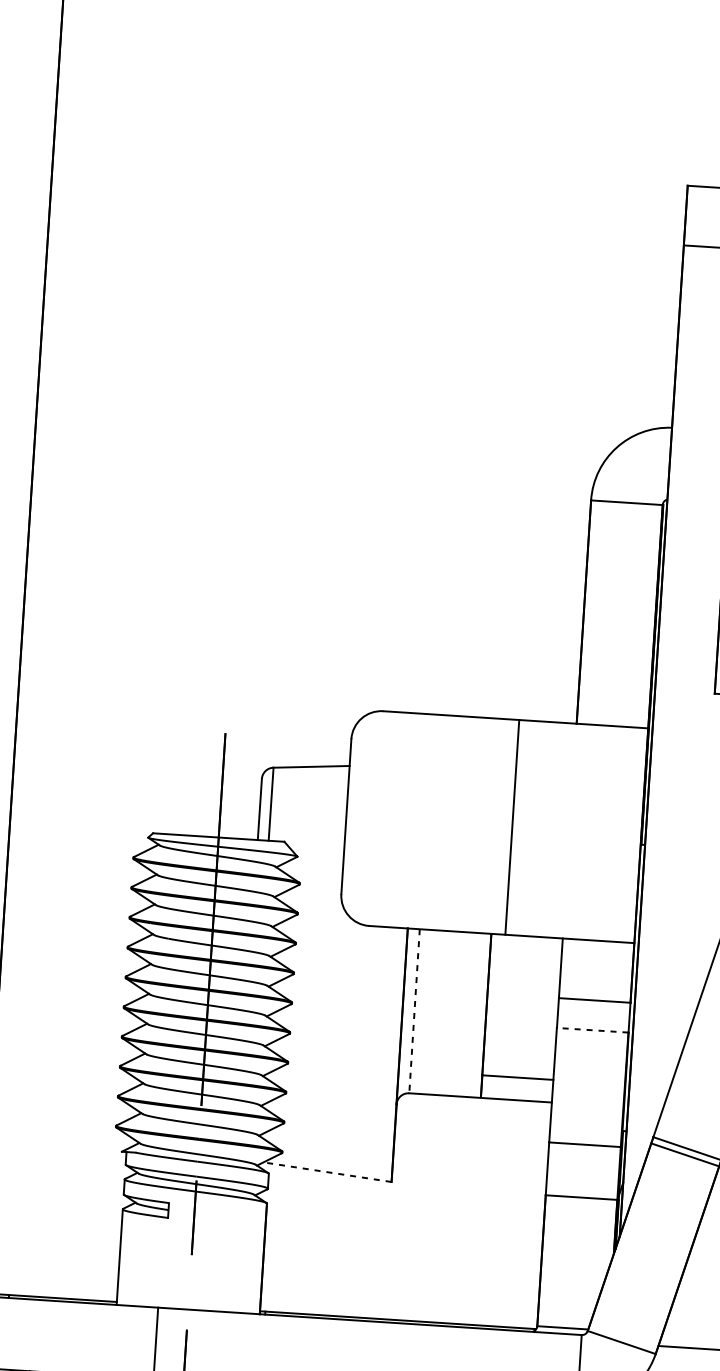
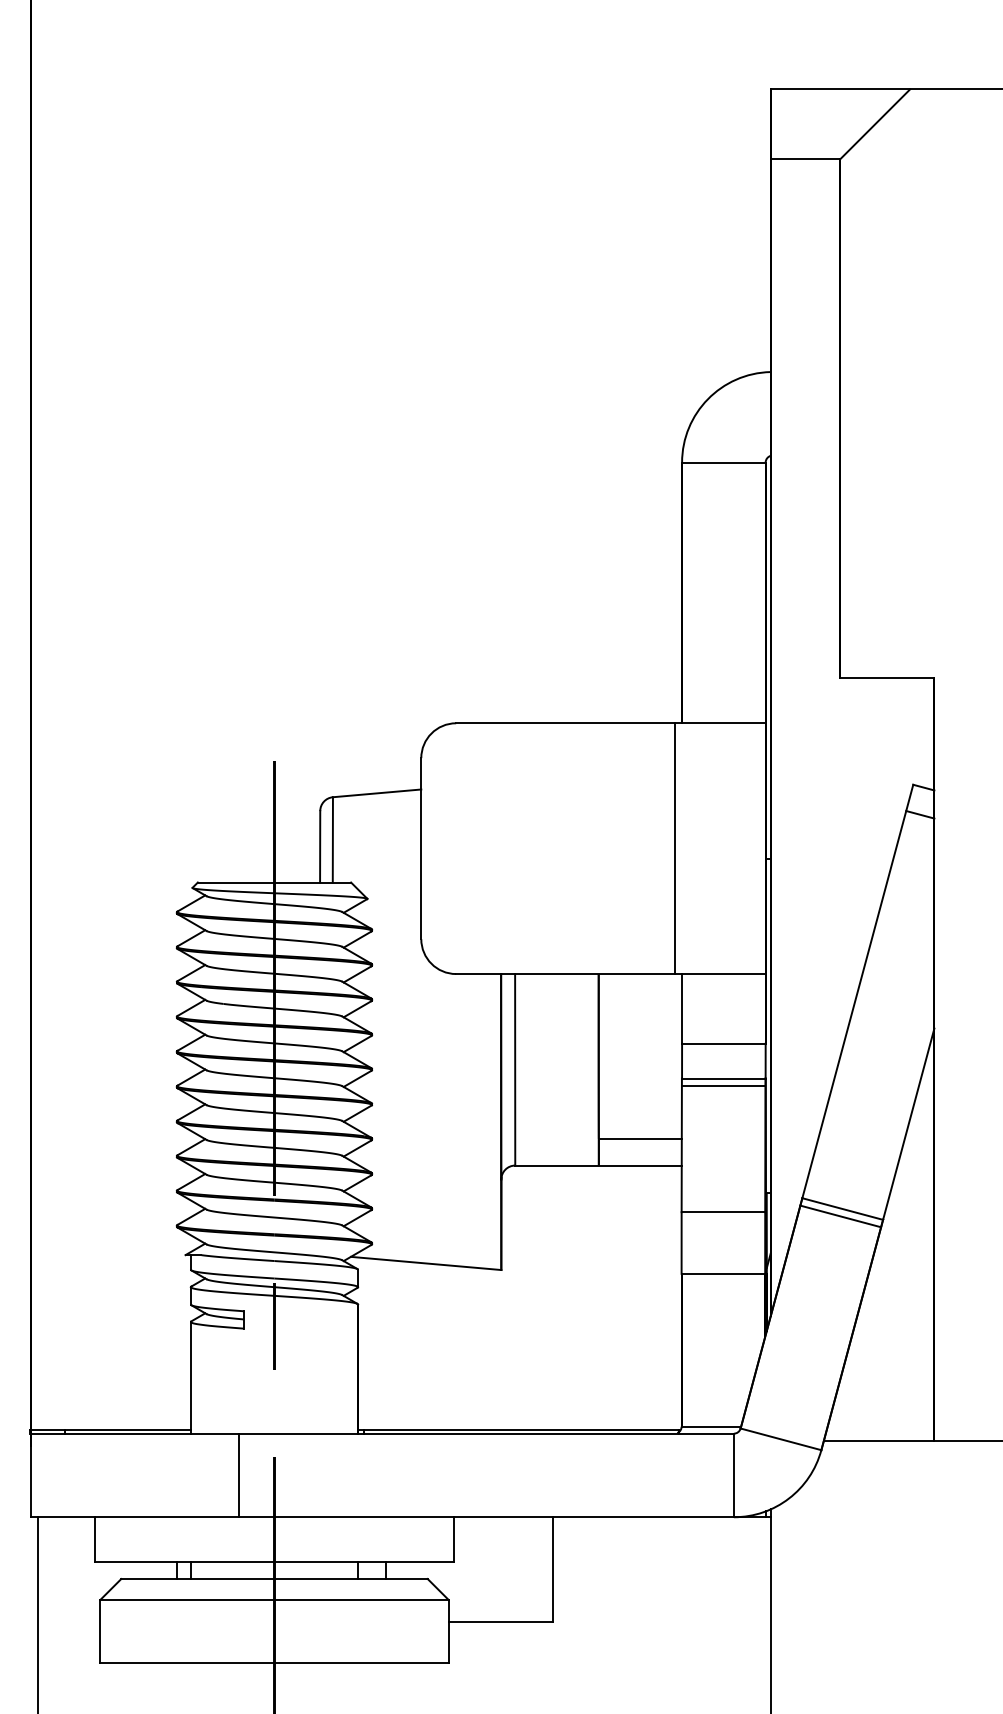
line: (512, 827) -> (675, 848), moved
line: (414, 1011) -> (515, 1069), dashed -> solid
line: (592, 1030) -> (723, 1078), dashed -> solid
line: (592, 1037) -> (723, 1086), added
line: (327, 1172) -> (426, 1263), dashed -> solid

